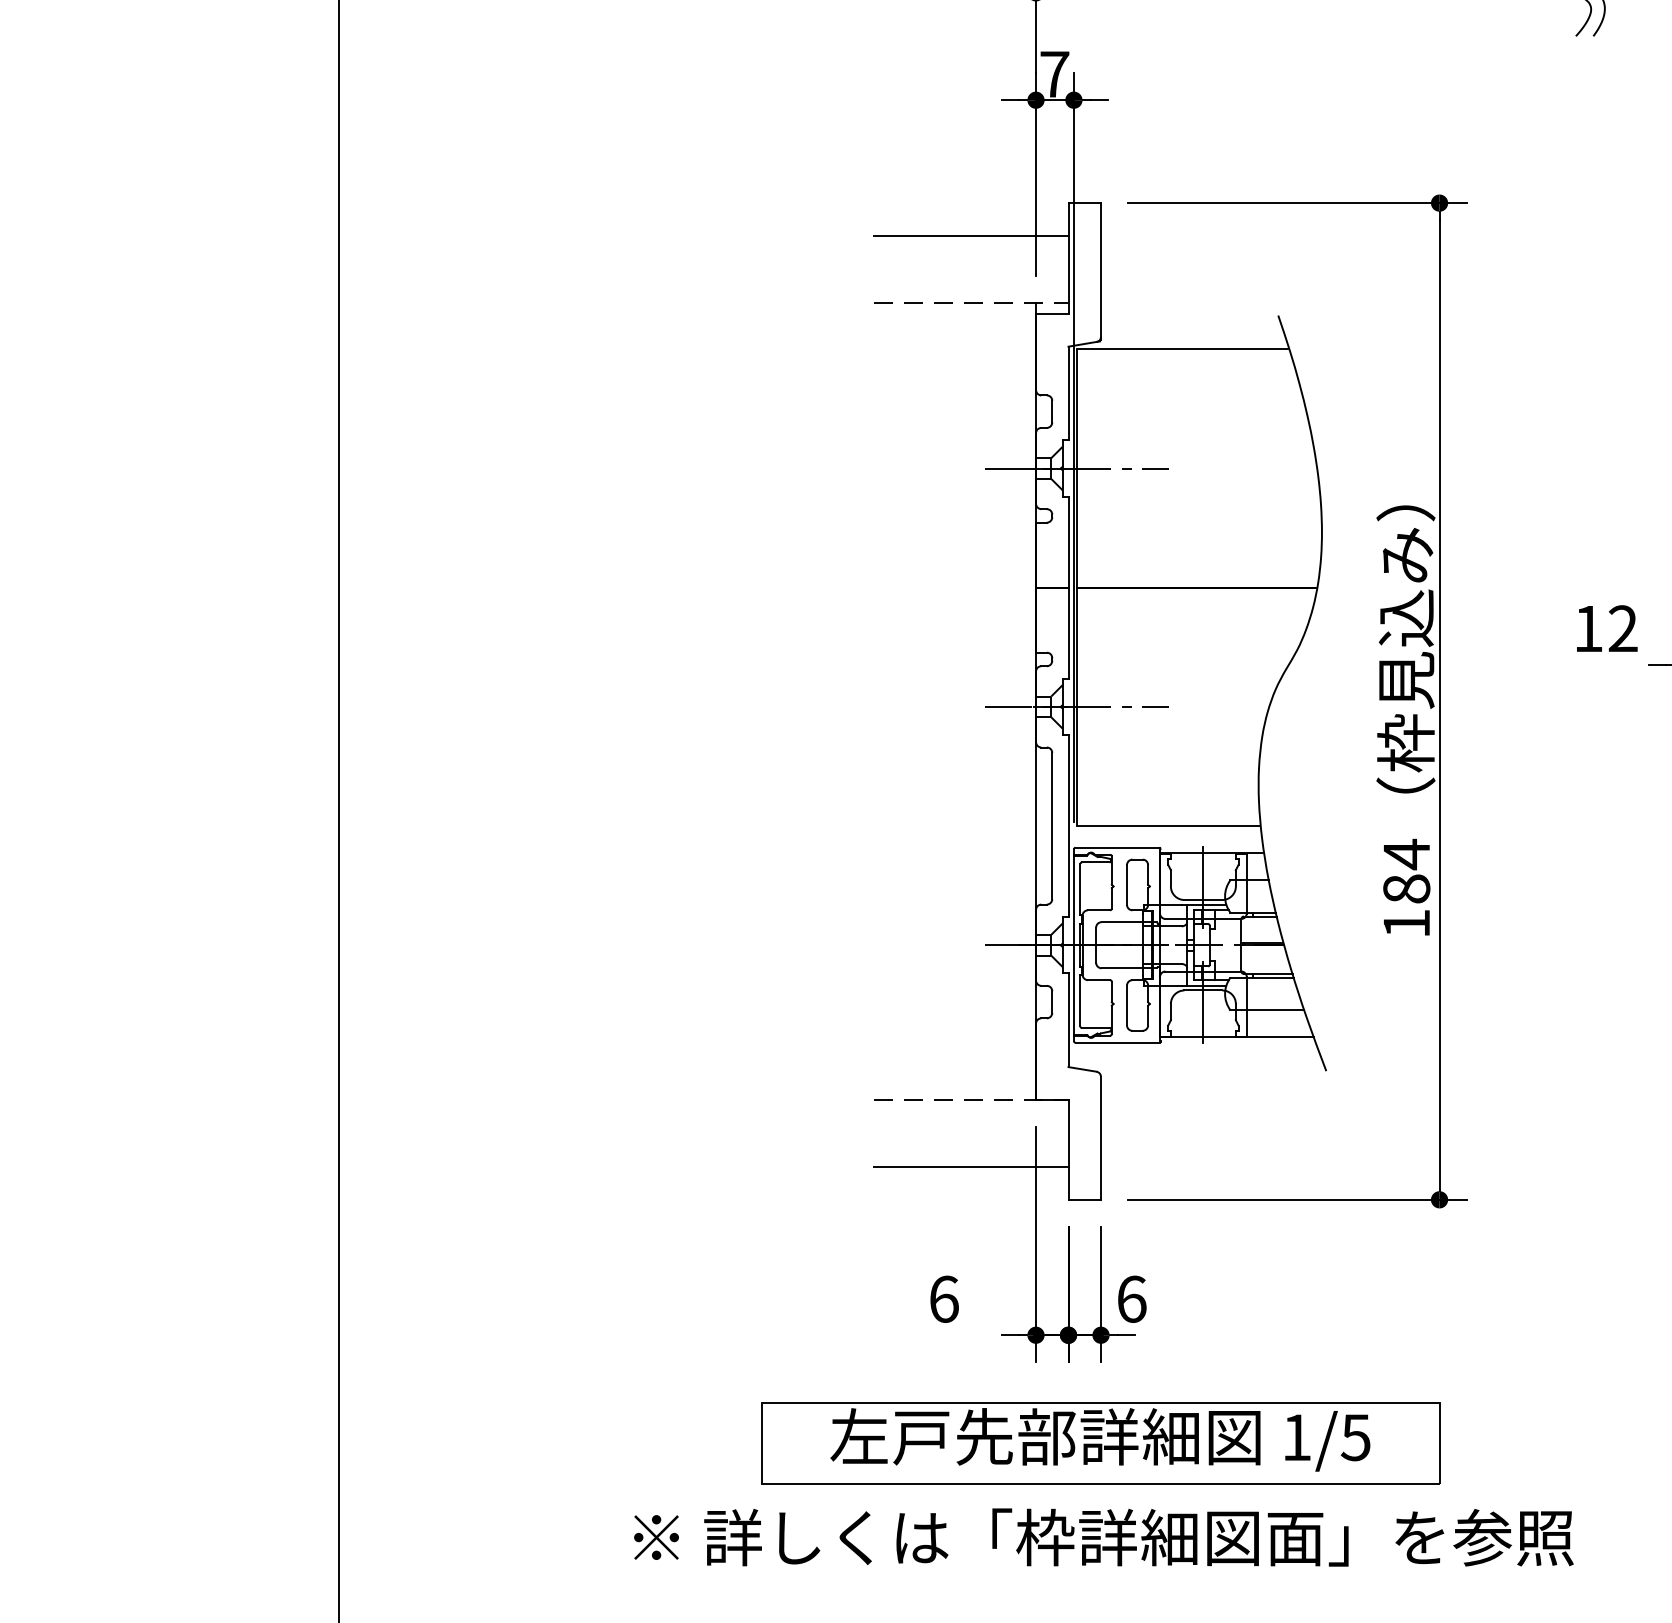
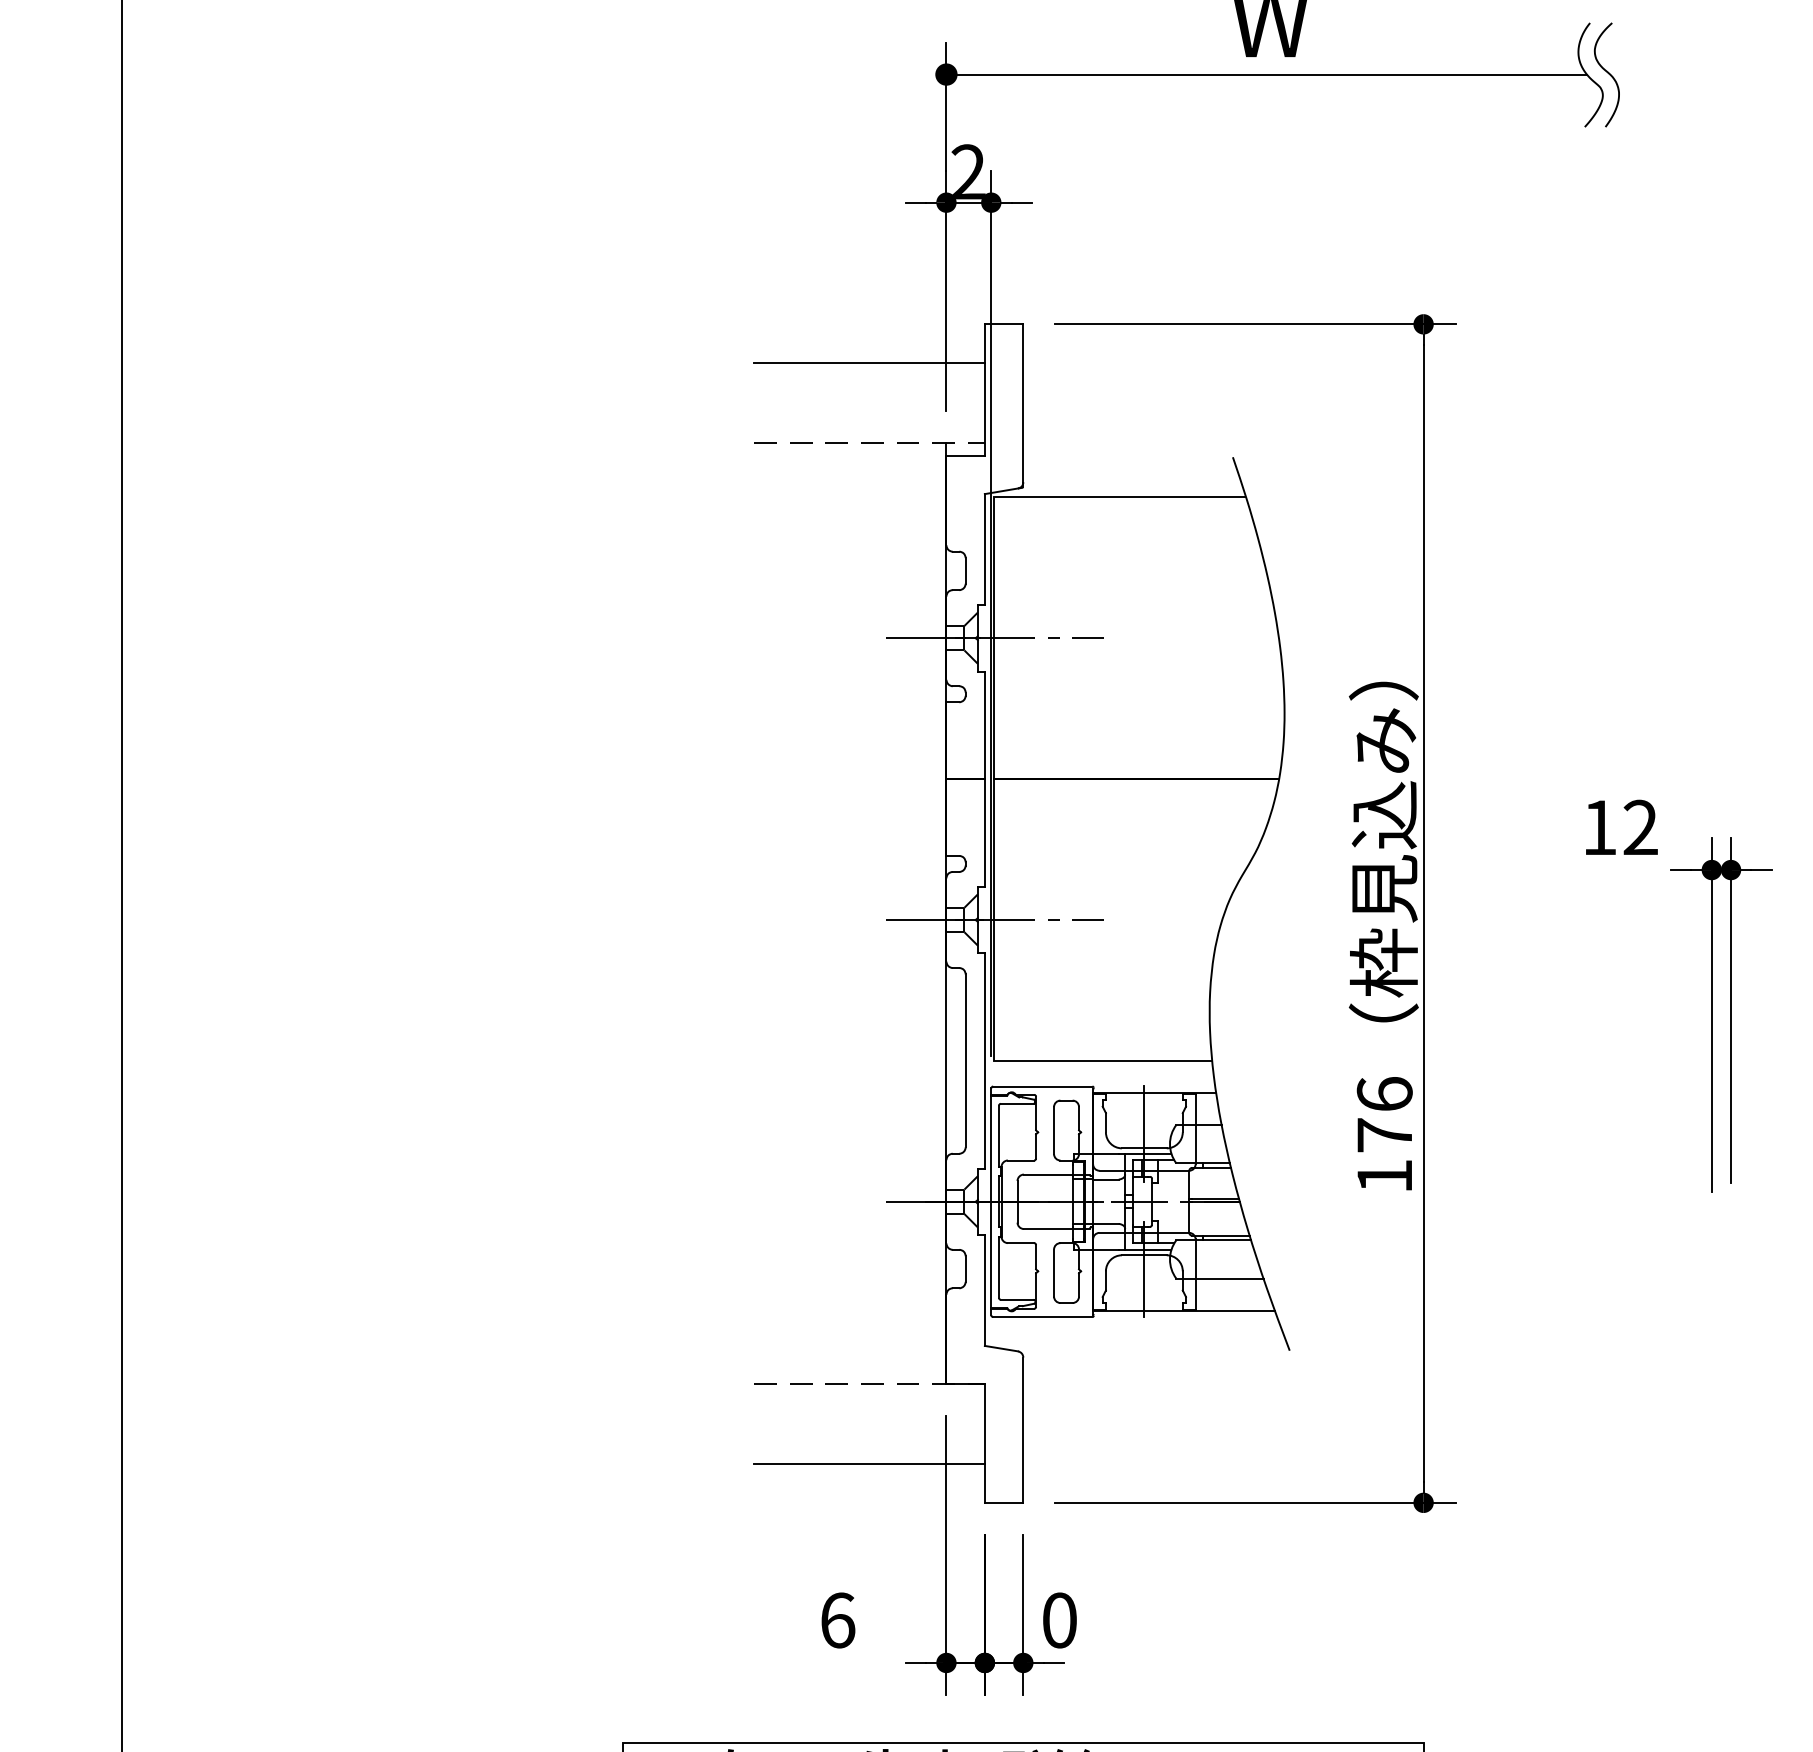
text: (1054, 73) -> (968, 171), 7 -> 2
text: (1406, 870) -> (1384, 1113), 184 -> 176
text: (1131, 1298) -> (1059, 1619), 6 -> 0

